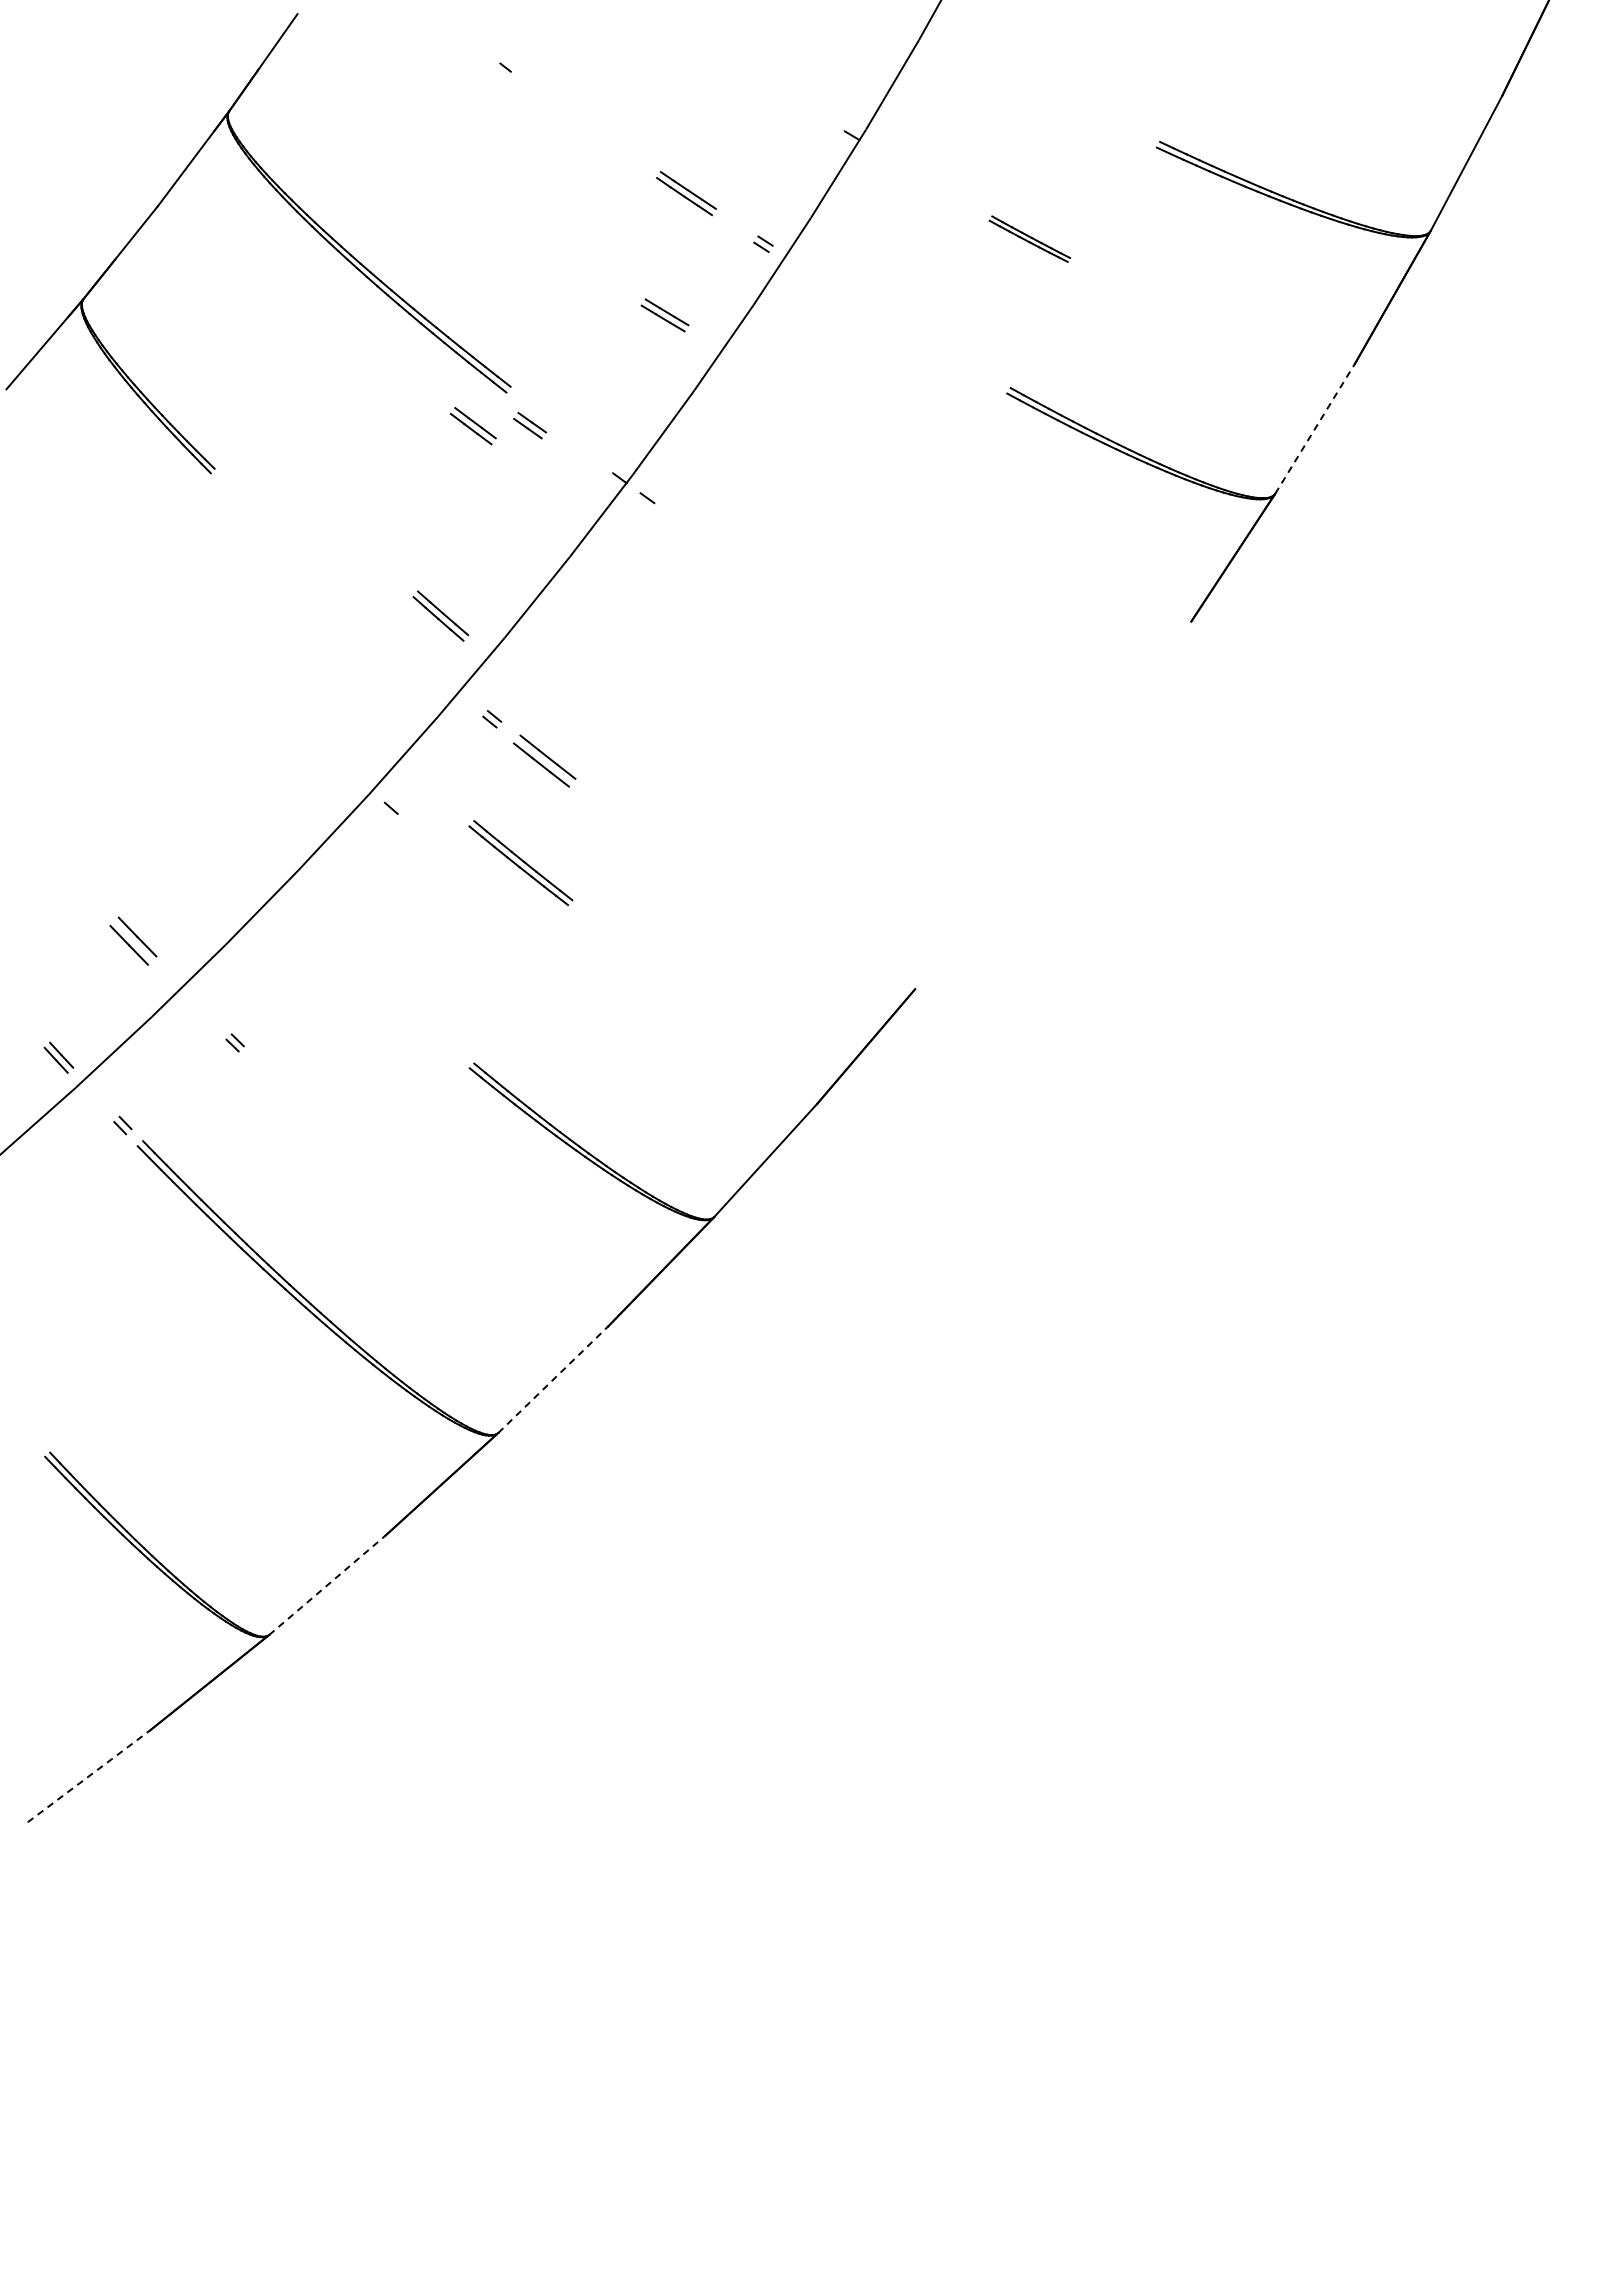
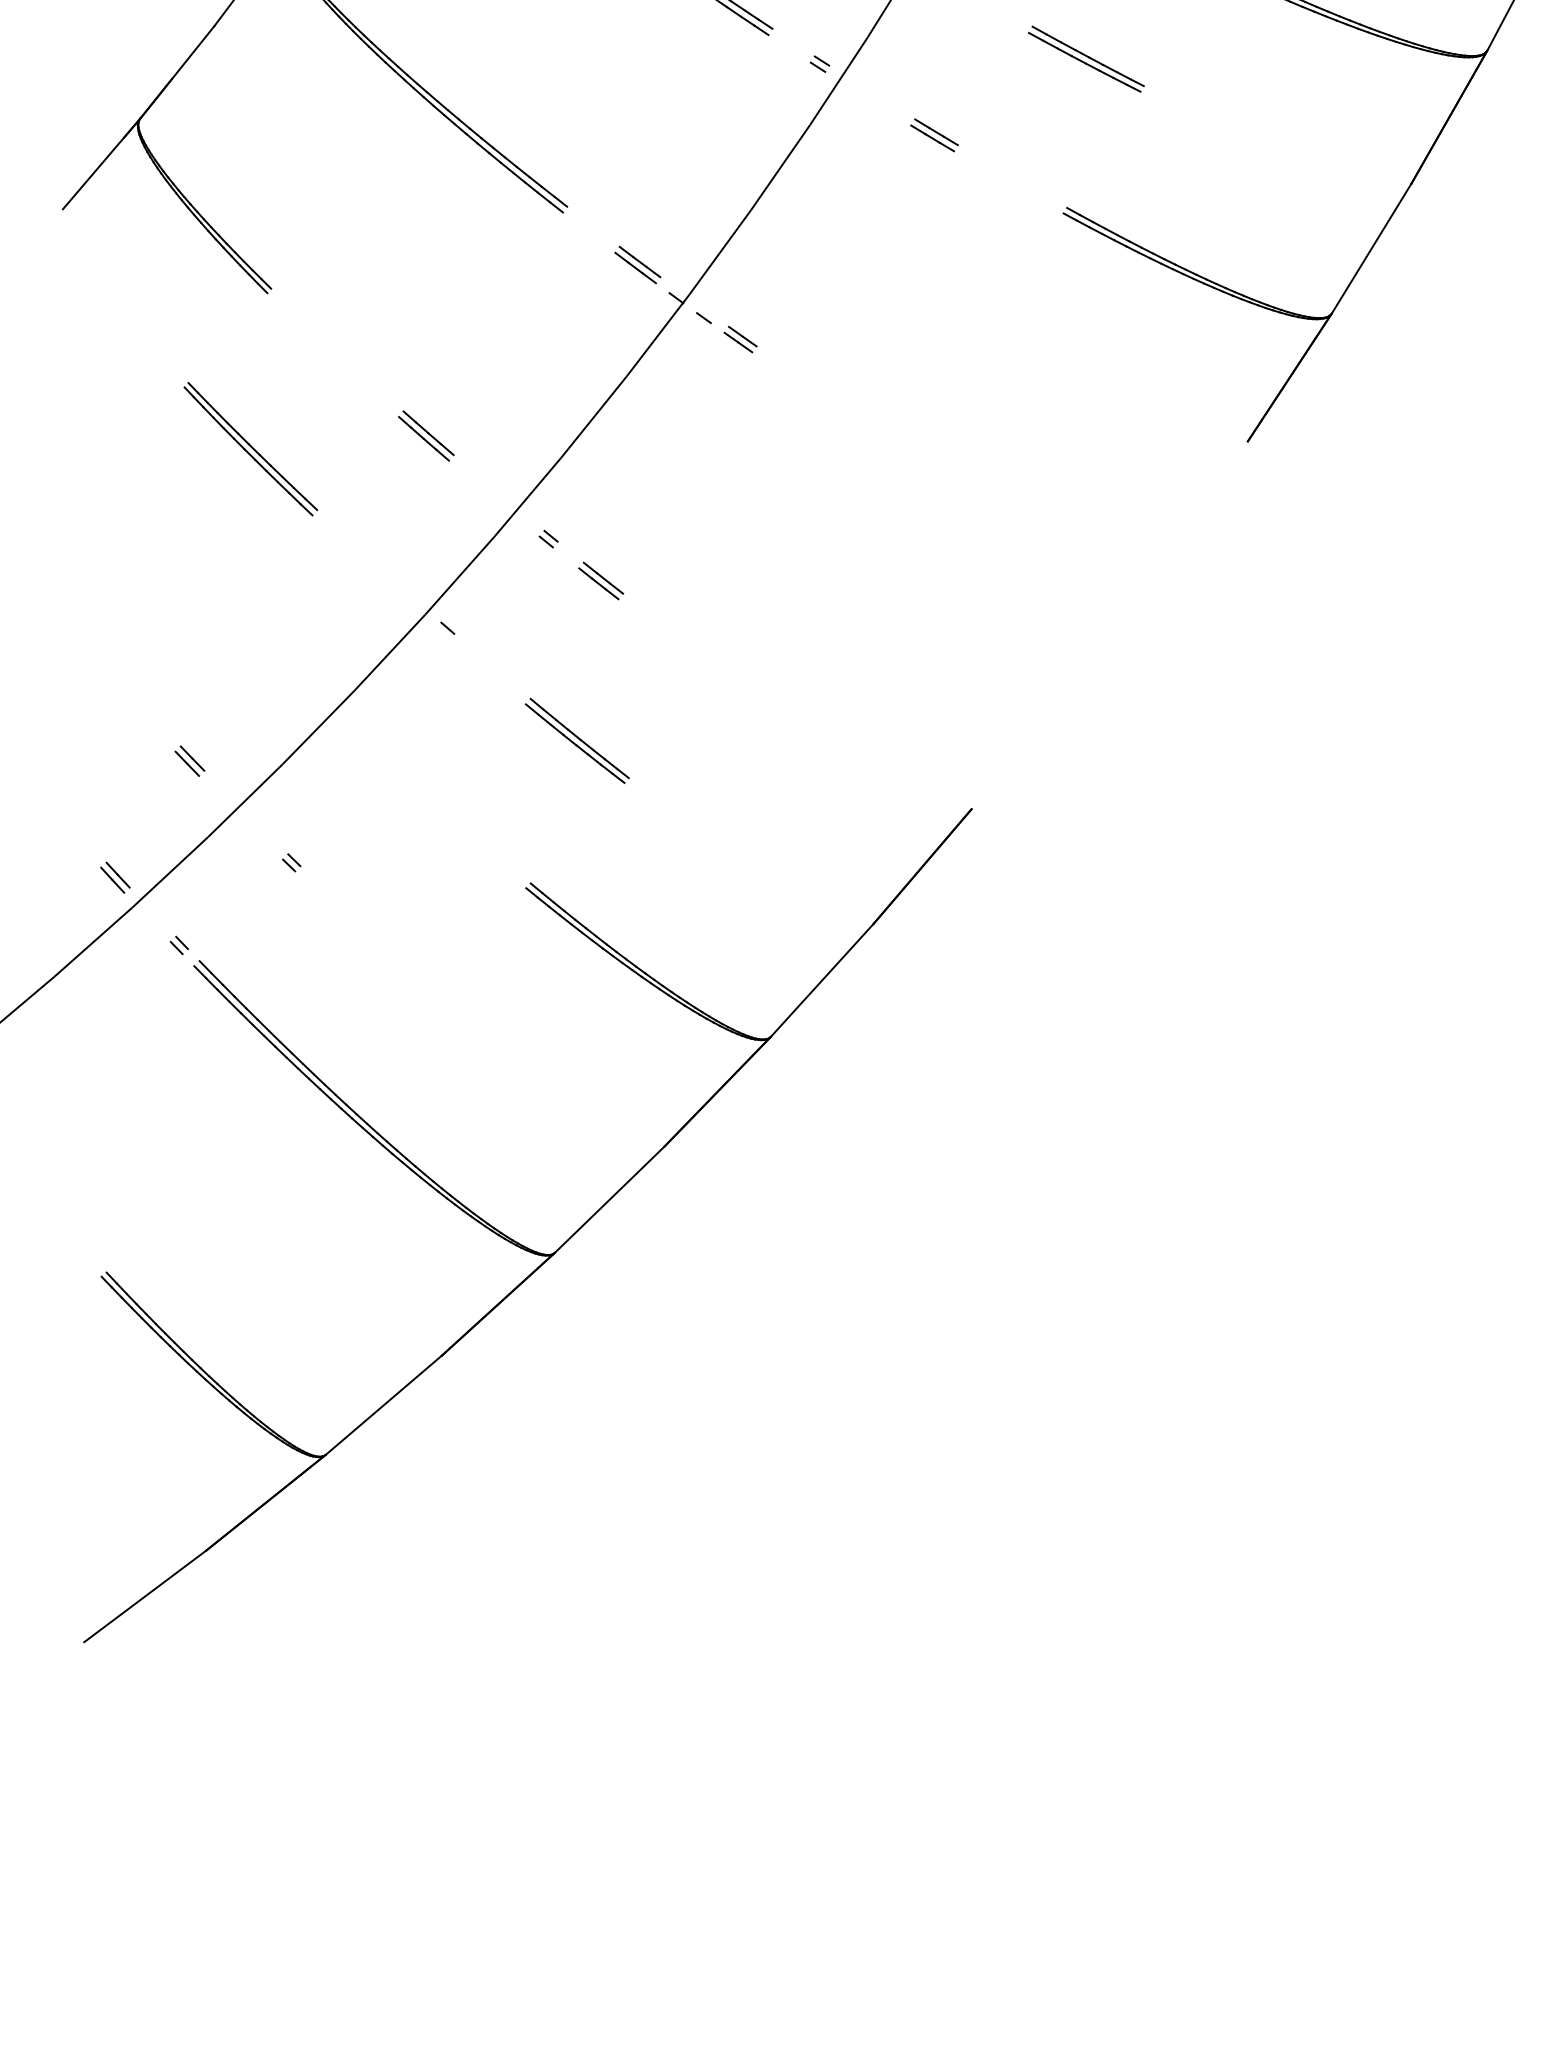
part: (1029, 238) -> (1086, 58), size x1.43
part: (664, 315) -> (934, 135), moved
part: (530, 425) -> (741, 339), moved
part: (473, 426) -> (638, 265), moved
line: (1315, 428) -> (1372, 248), dashed -> solid
part: (440, 615) -> (426, 435), moved
part: (194, 629) -> (251, 449), added
part: (544, 760) -> (601, 580), size x0.71
part: (520, 863) -> (577, 741), moved
part: (133, 941) -> (190, 761), size x0.62
line: (553, 1379) -> (610, 1199), dashed -> solid
line: (327, 1585) -> (384, 1405), dashed -> solid
line: (89, 1776) -> (146, 1596), dashed -> solid

